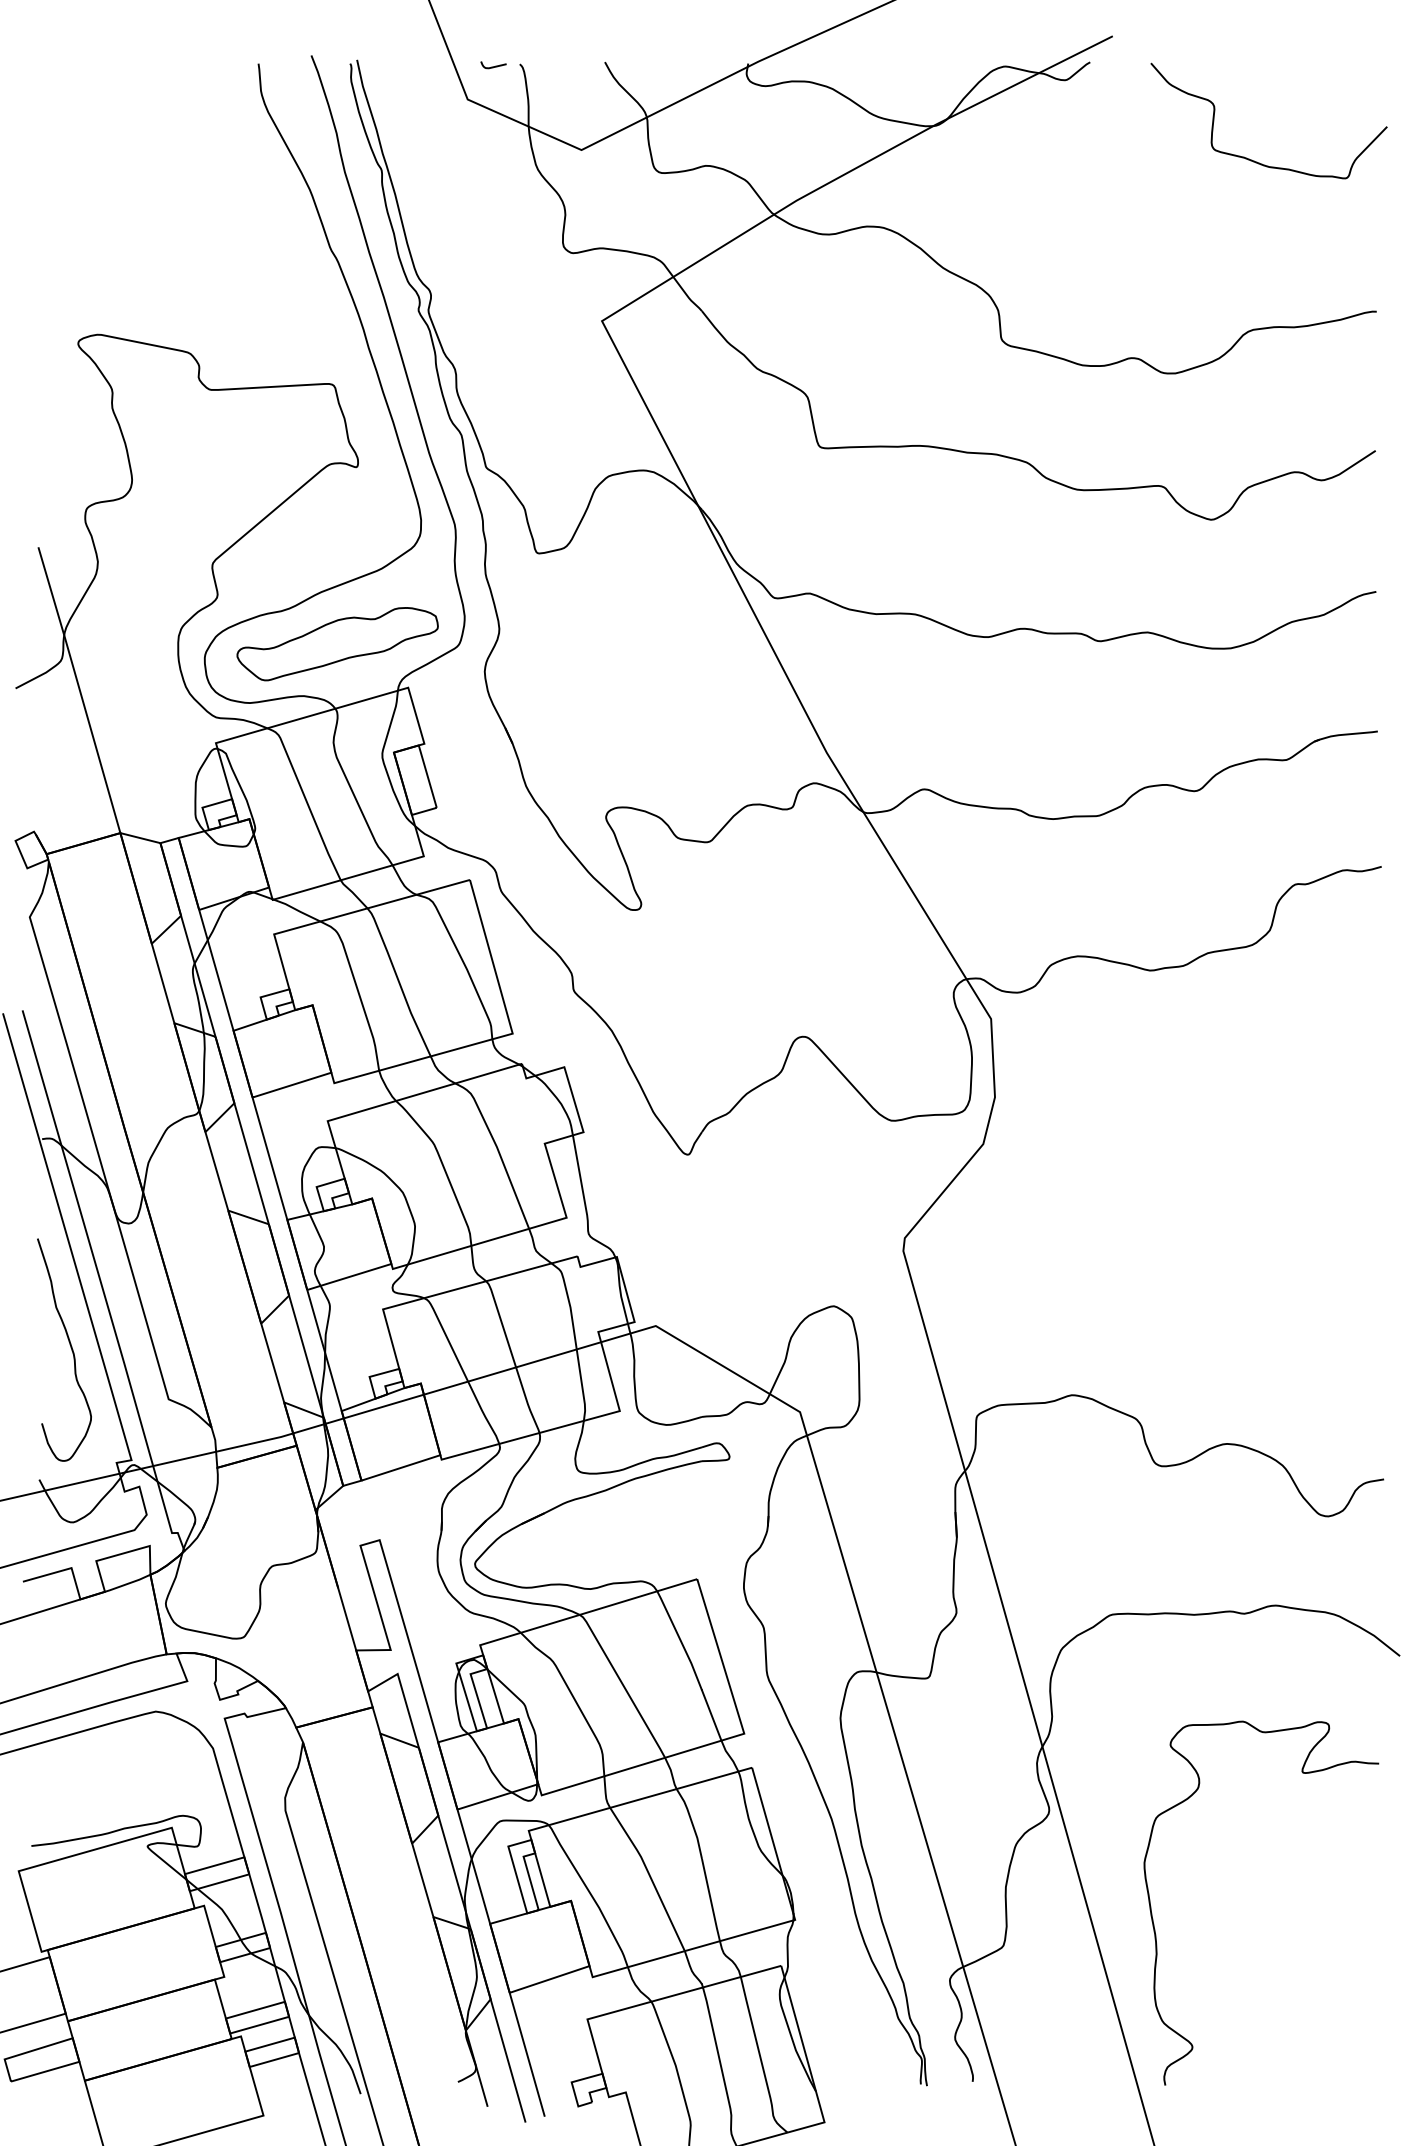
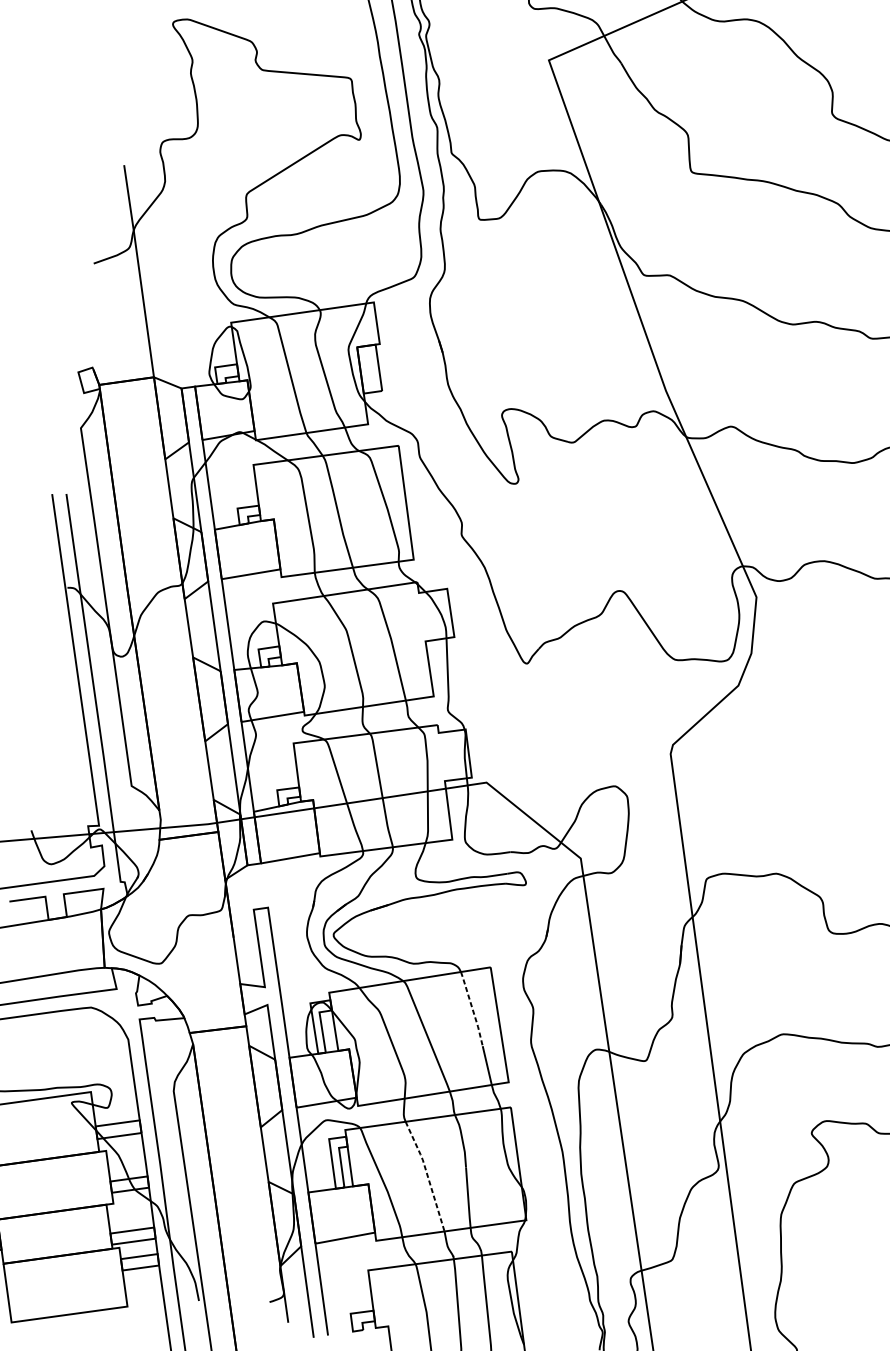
part: (337, 644) -> (327, 264), removed
curve: (70, 1347) -> (66, 739), removed
line: (680, 1640) -> (472, 1009), solid -> dashed
line: (649, 1876) -> (426, 1174), solid -> dashed

